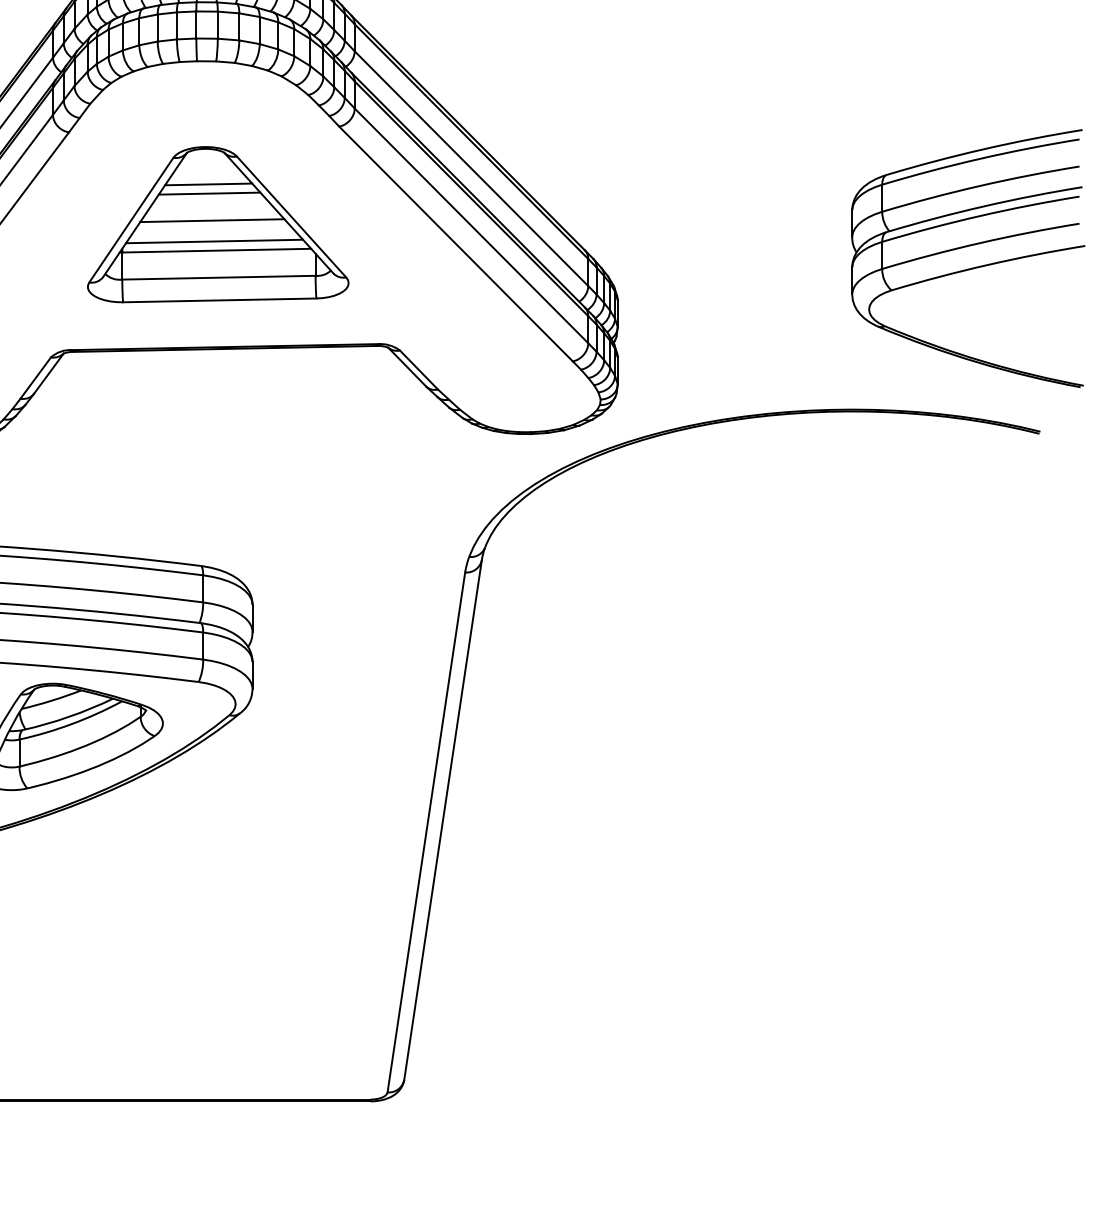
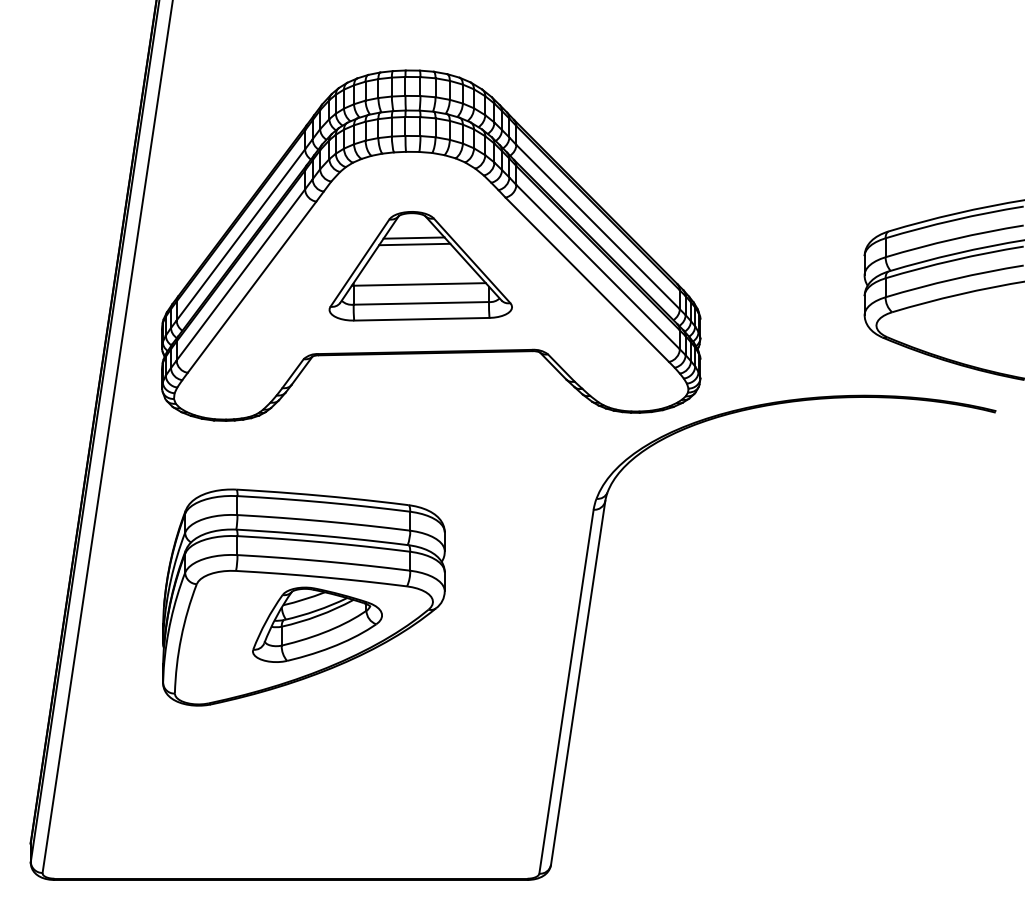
line: (212, 220) -> (416, 263), removed
line: (214, 240) -> (418, 277), removed

